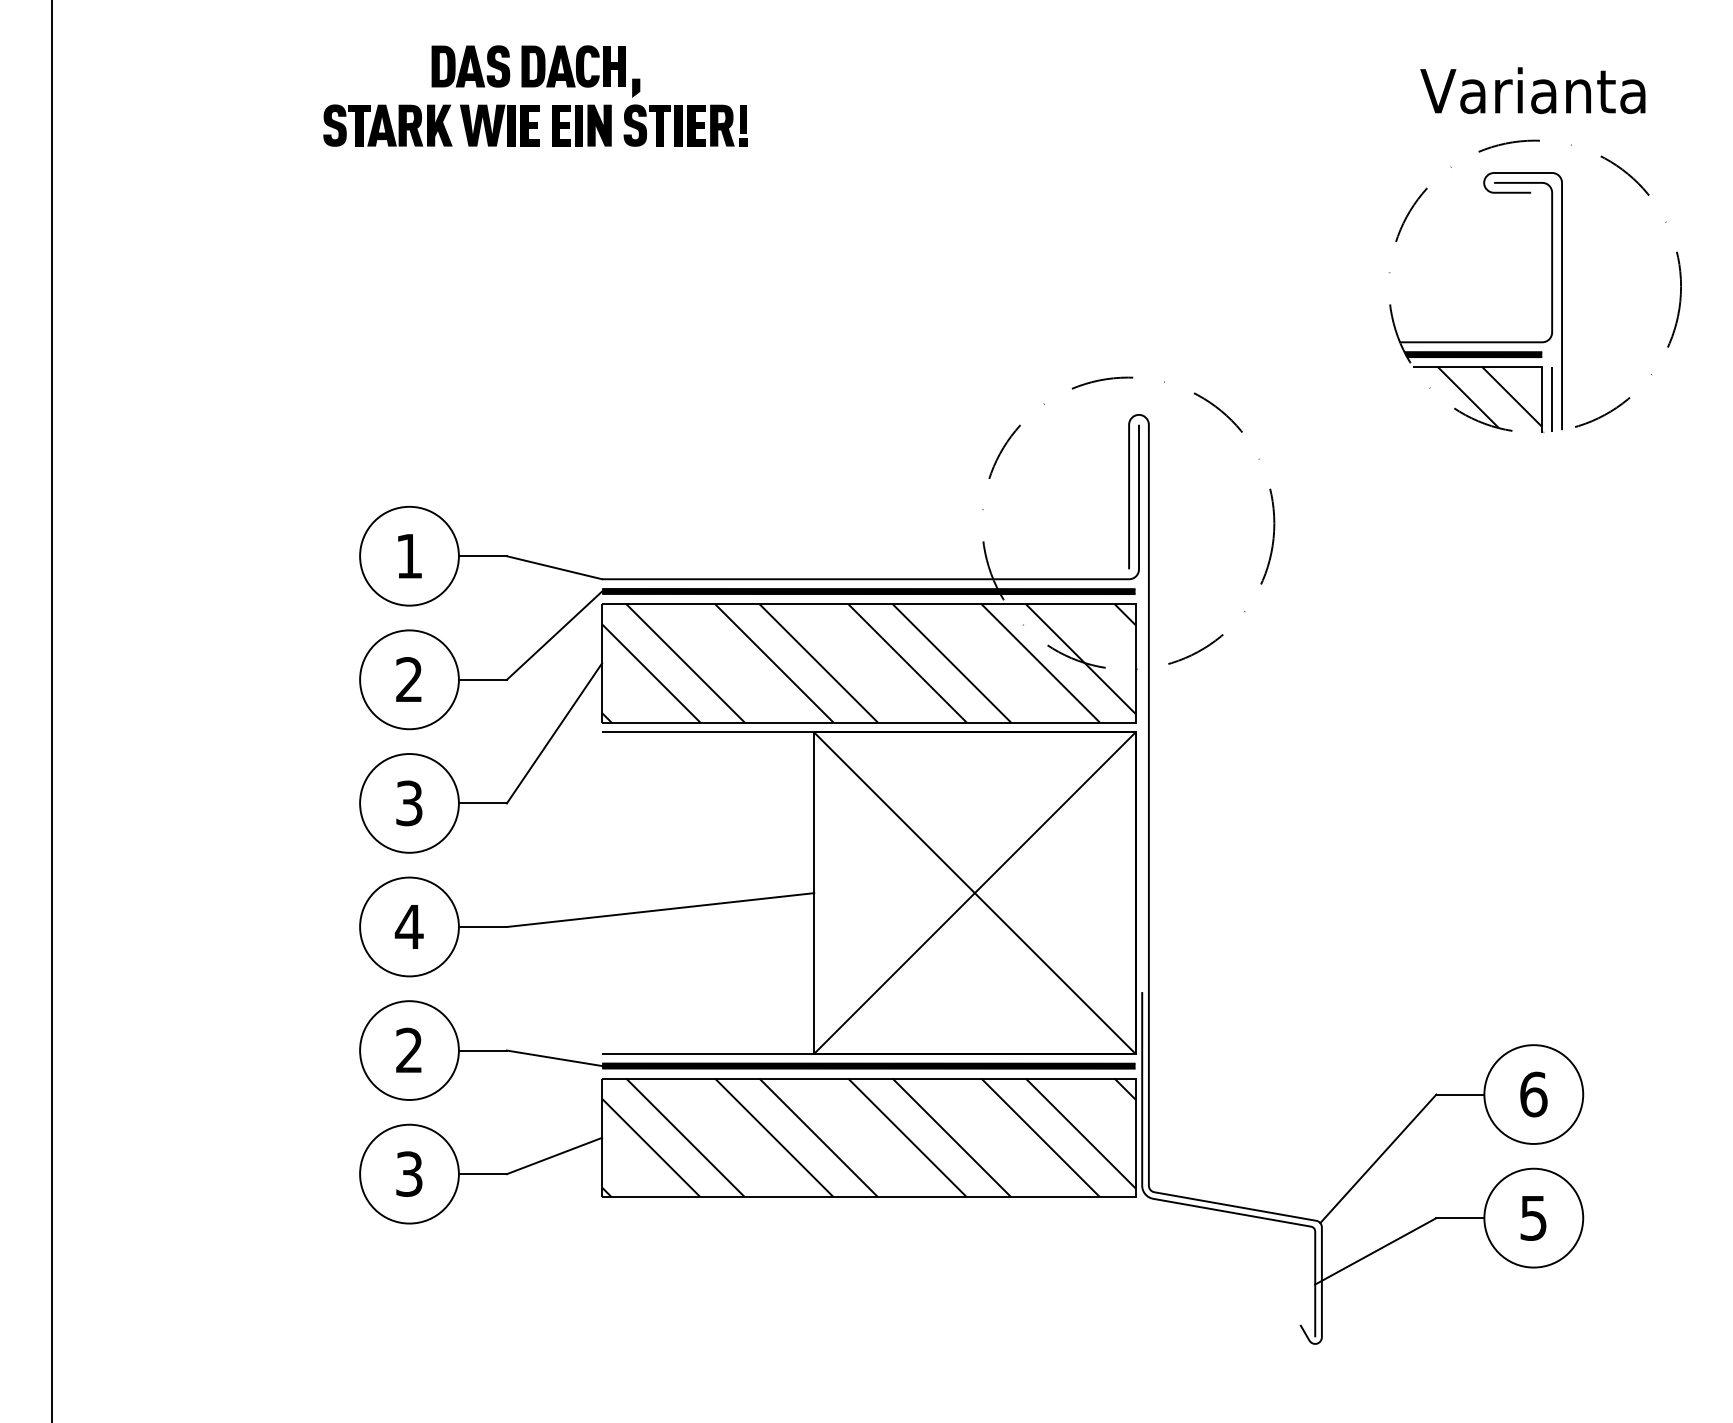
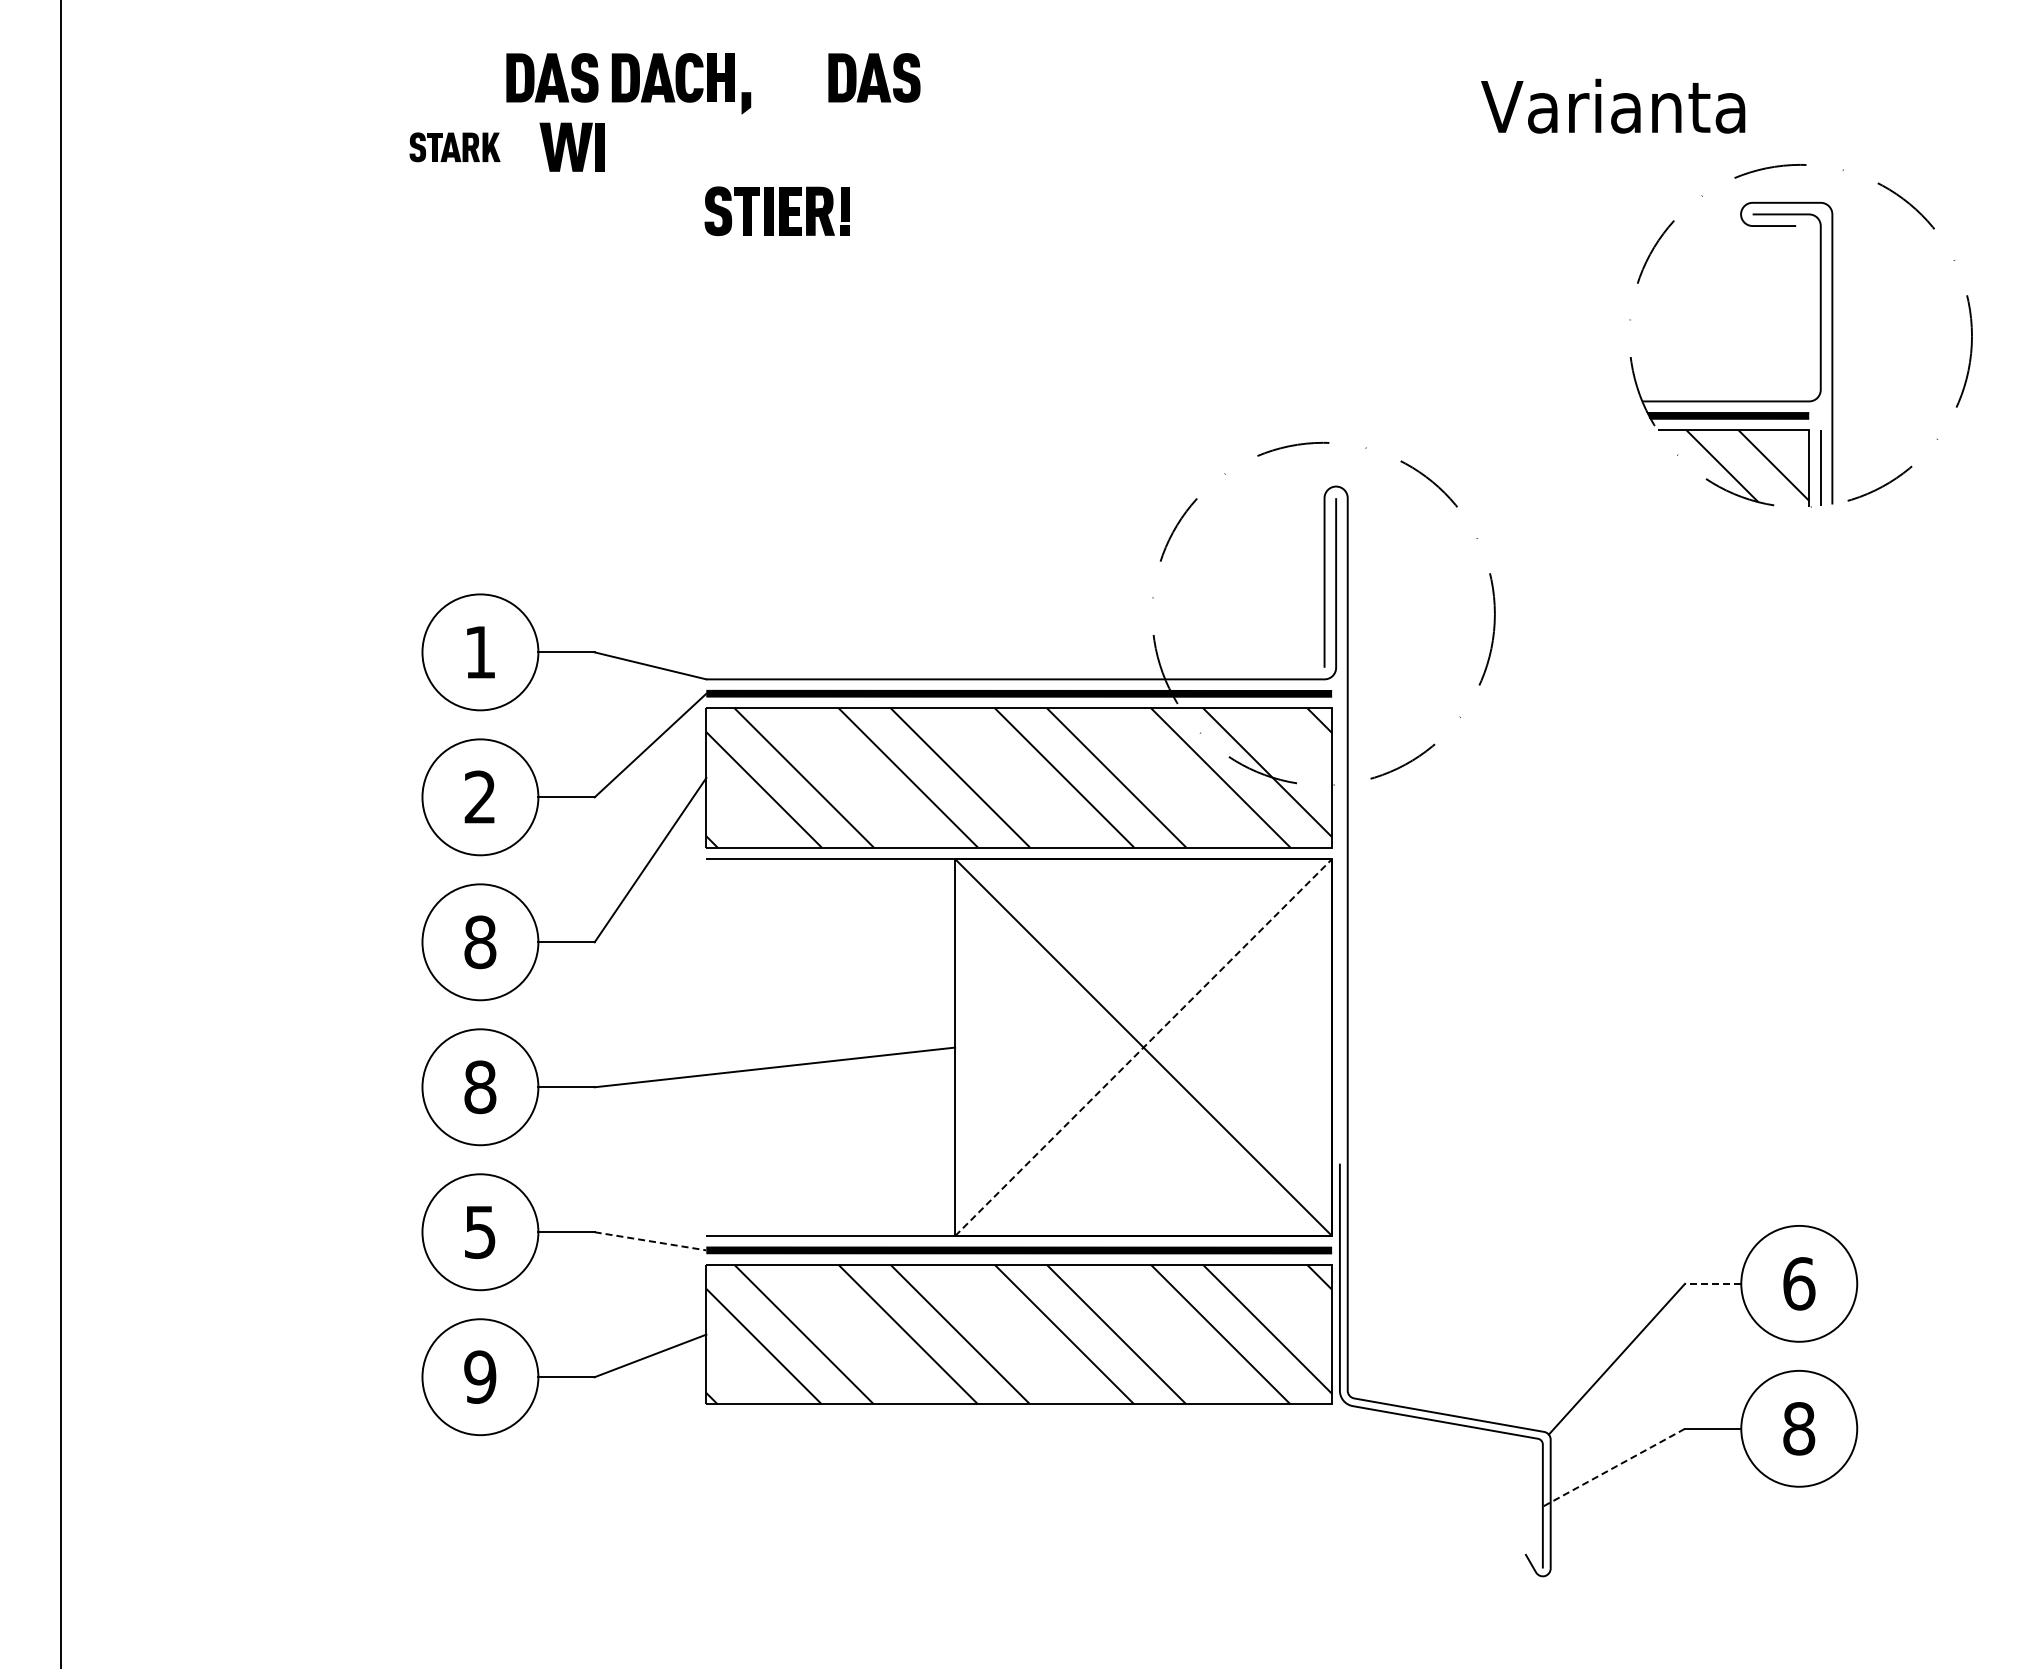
part: (745, 66) -> (874, 77), added
text: (1533, 90) -> (1613, 105), moved
fill: (529, 124) -> (621, 146), removed
part: (581, 124) -> (682, 146), removed
part: (387, 125) -> (454, 147), size x0.6
part: (684, 125) -> (776, 211), moved
text: (409, 803) -> (480, 942), 3 -> 8
line: (974, 893) -> (1143, 1047), solid -> dashed
text: (409, 927) -> (480, 1087), 4 -> 8
text: (408, 1050) -> (479, 1232), 2 -> 5
line: (554, 1058) -> (650, 1241), solid -> dashed
line: (1459, 1094) -> (1712, 1283), solid -> dashed
text: (409, 1173) -> (480, 1376), 3 -> 9
text: (1534, 1217) -> (1799, 1428), 5 -> 8
line: (1375, 1251) -> (1613, 1467), solid -> dashed

